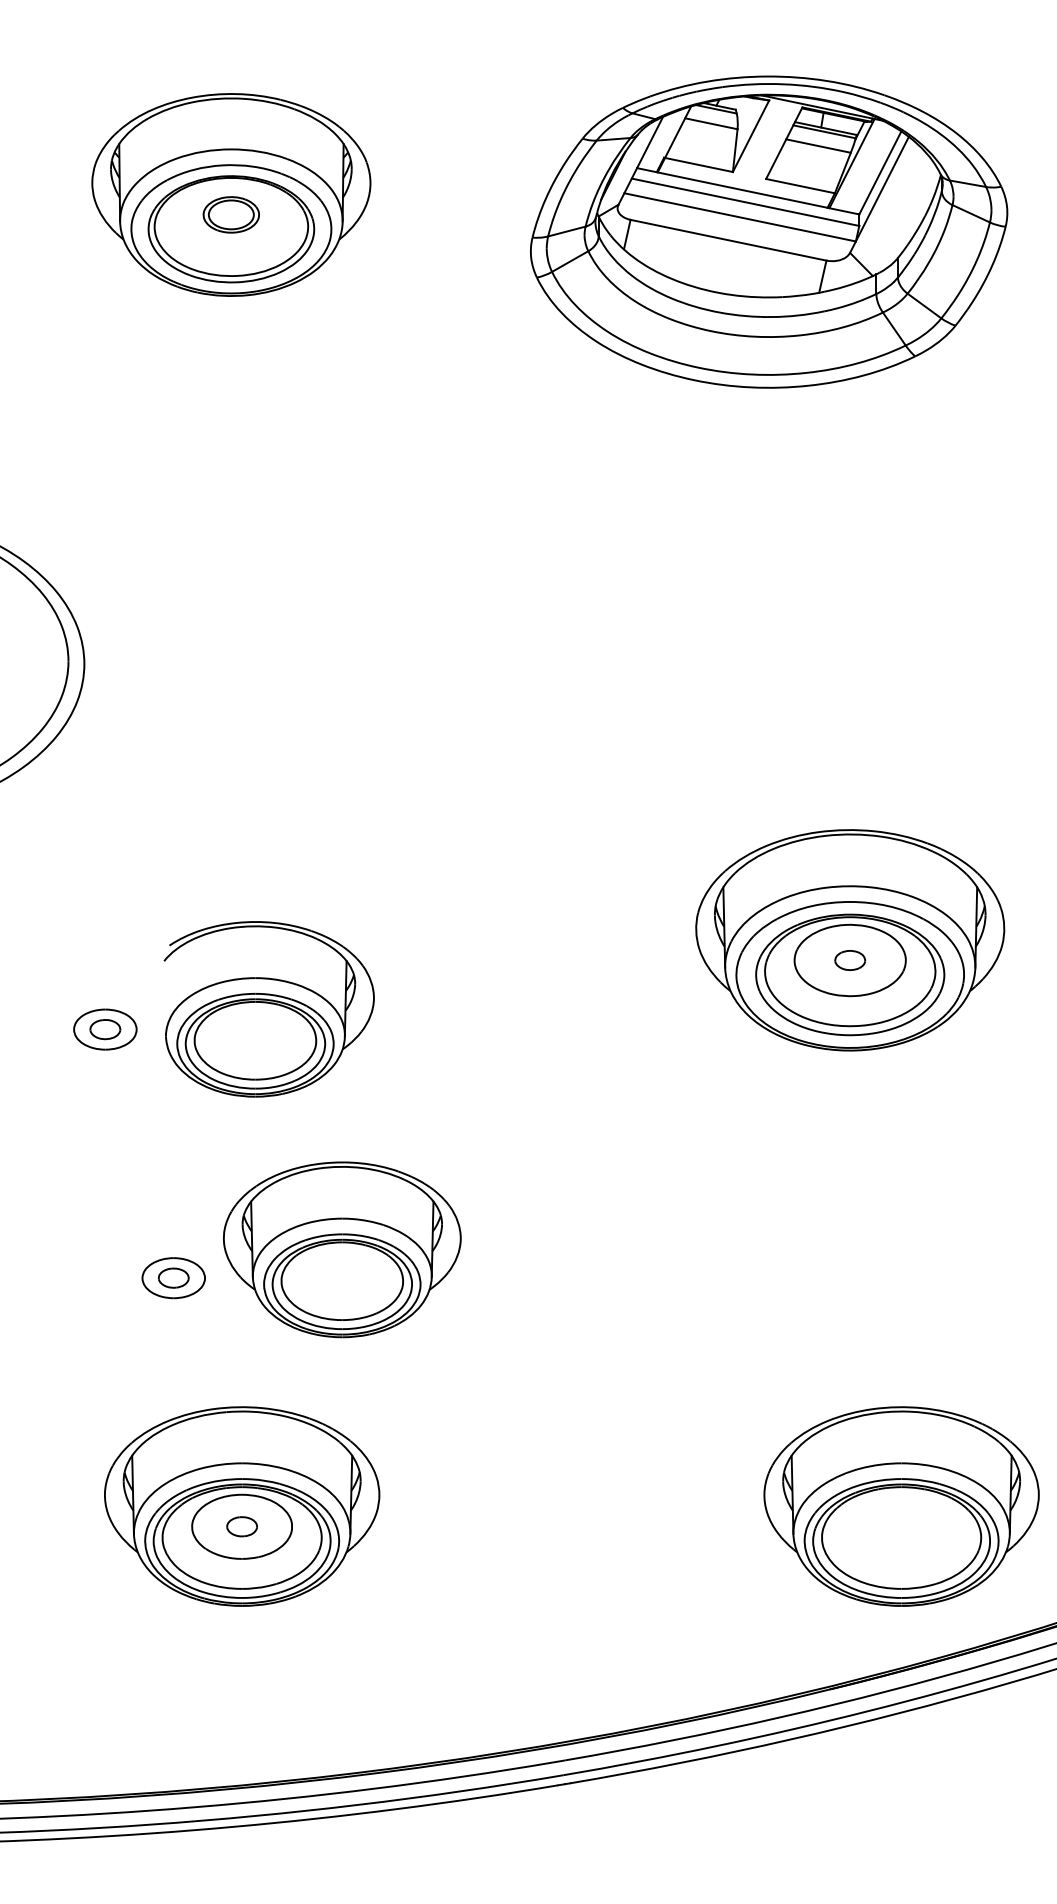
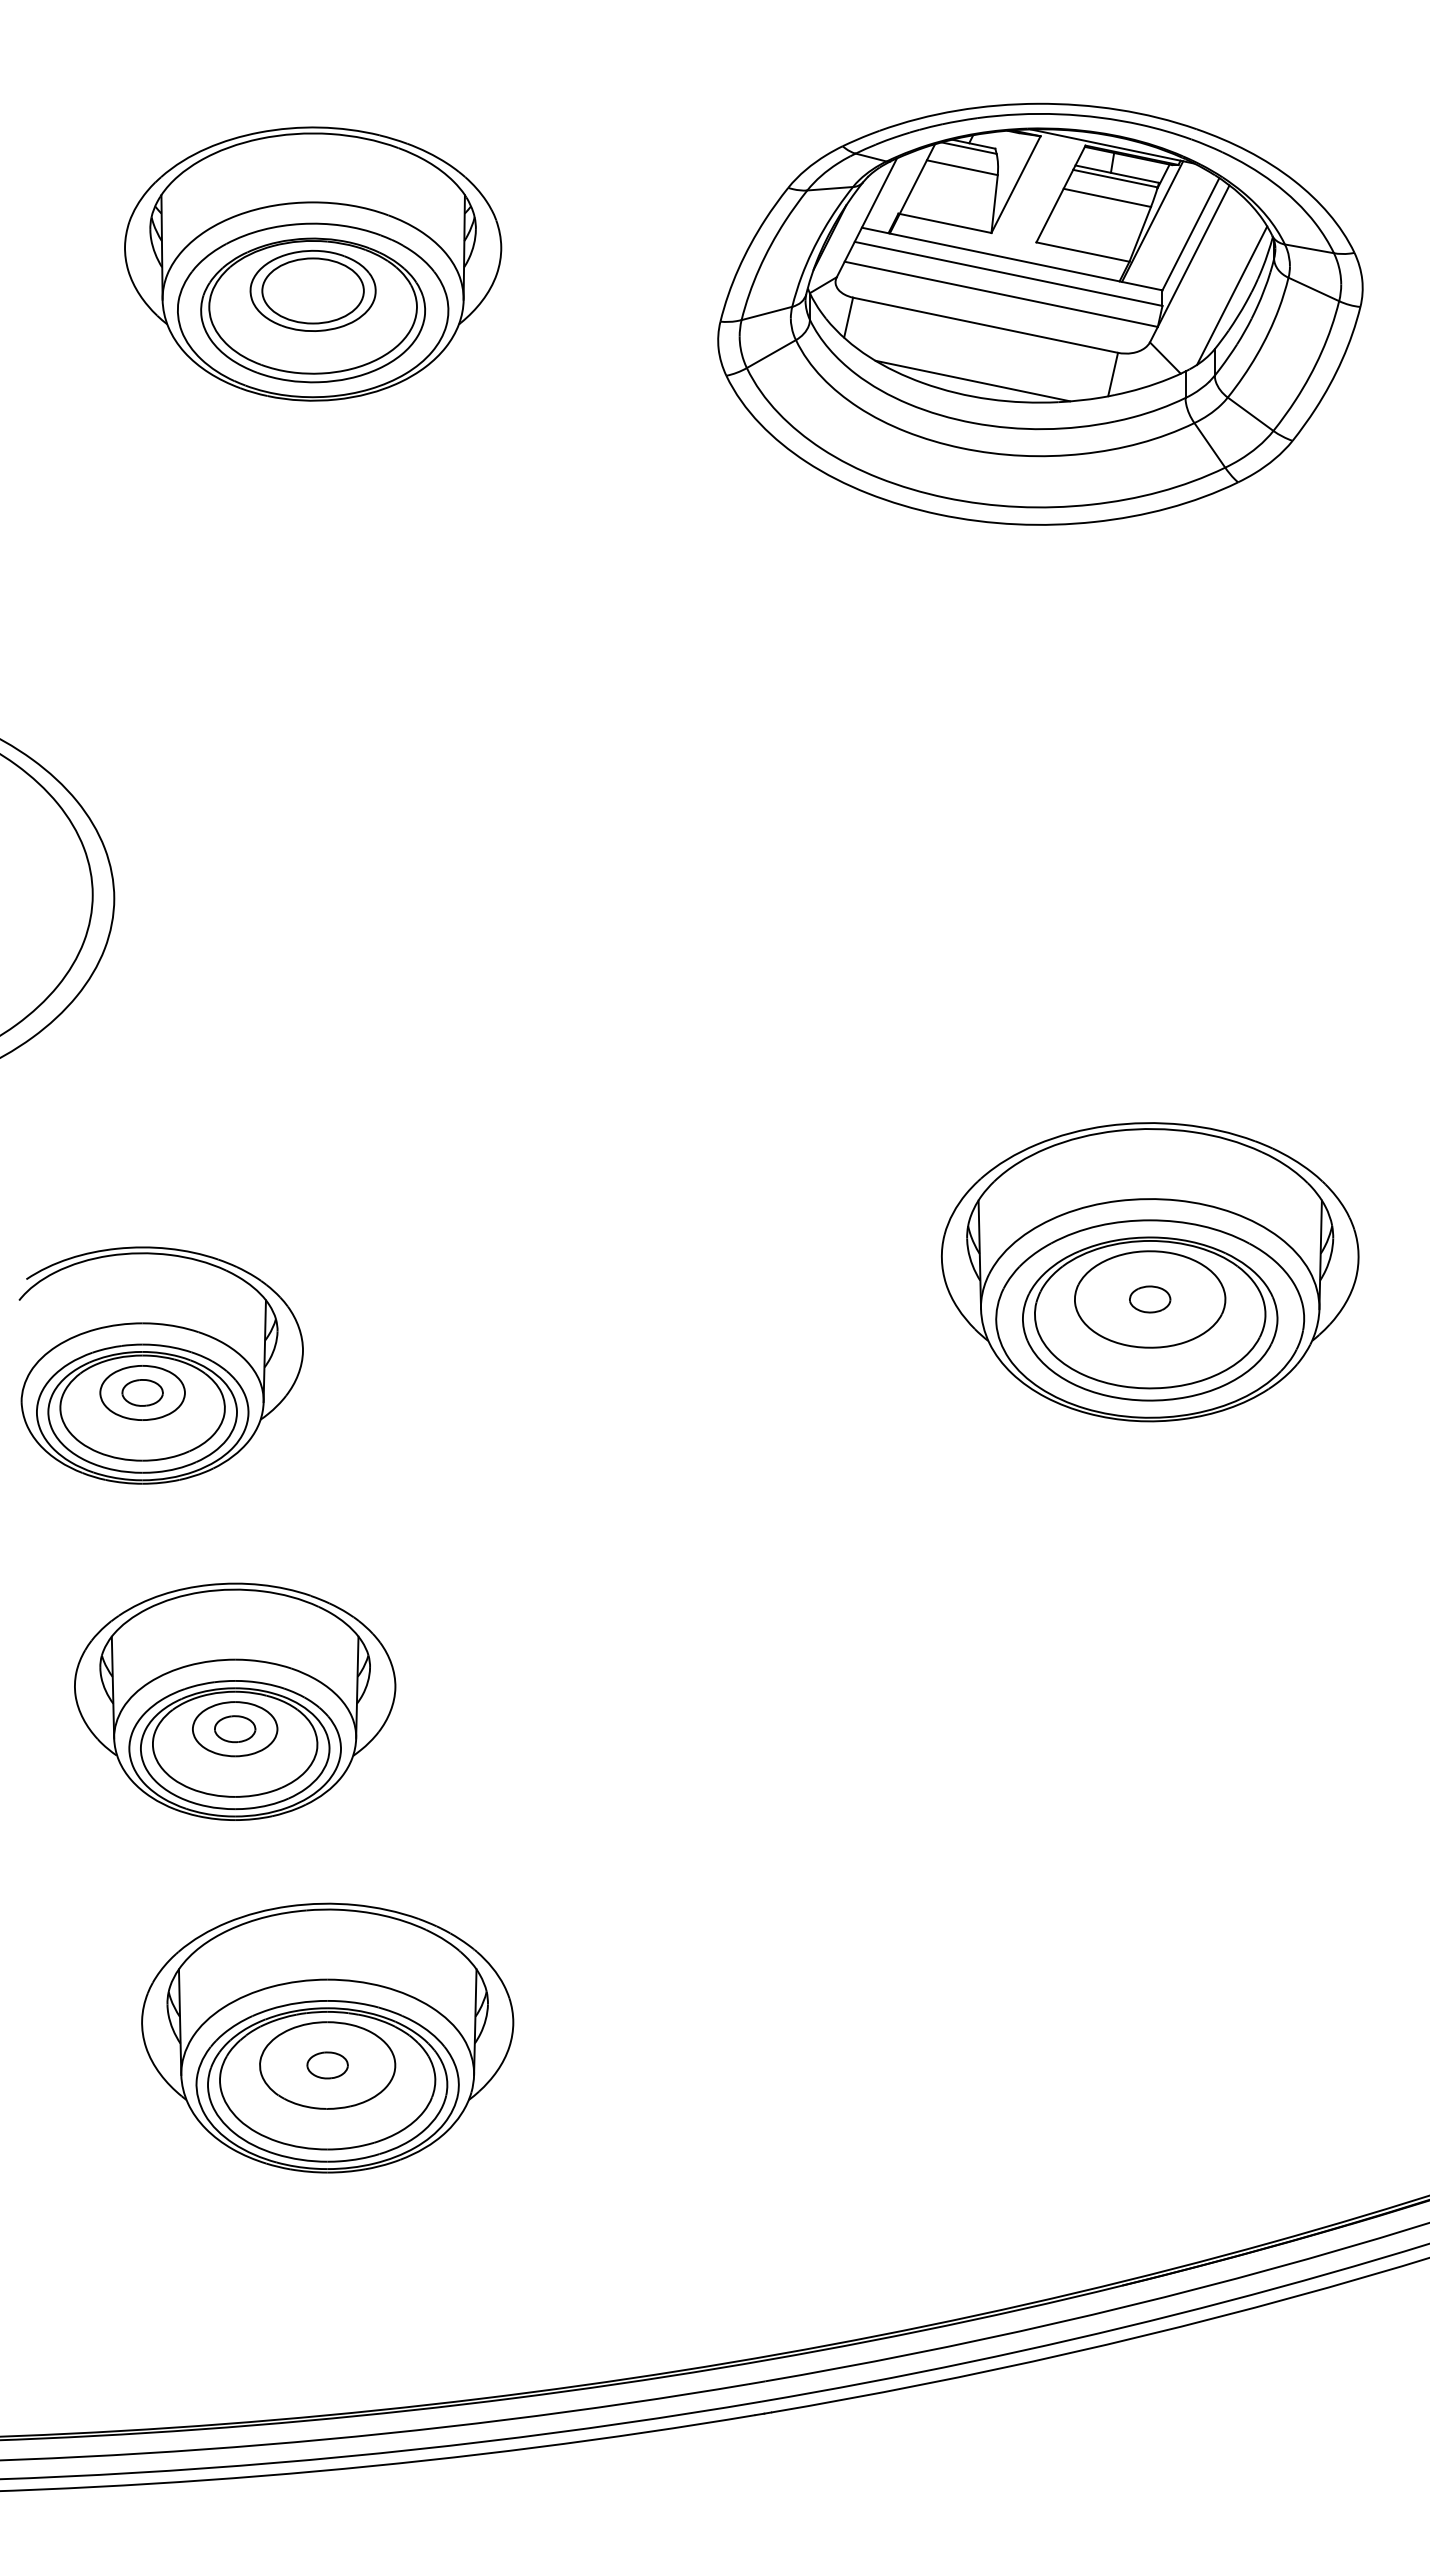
part: (230, 214) -> (312, 290), size x1.67
line: (911, 218) -> (1232, 295), added
line: (718, 281) -> (972, 380), added
part: (268, 1009) -> (160, 1365), moved
part: (342, 1249) -> (235, 1701), moved
part: (901, 1506) -> (1219, 2037), removed

